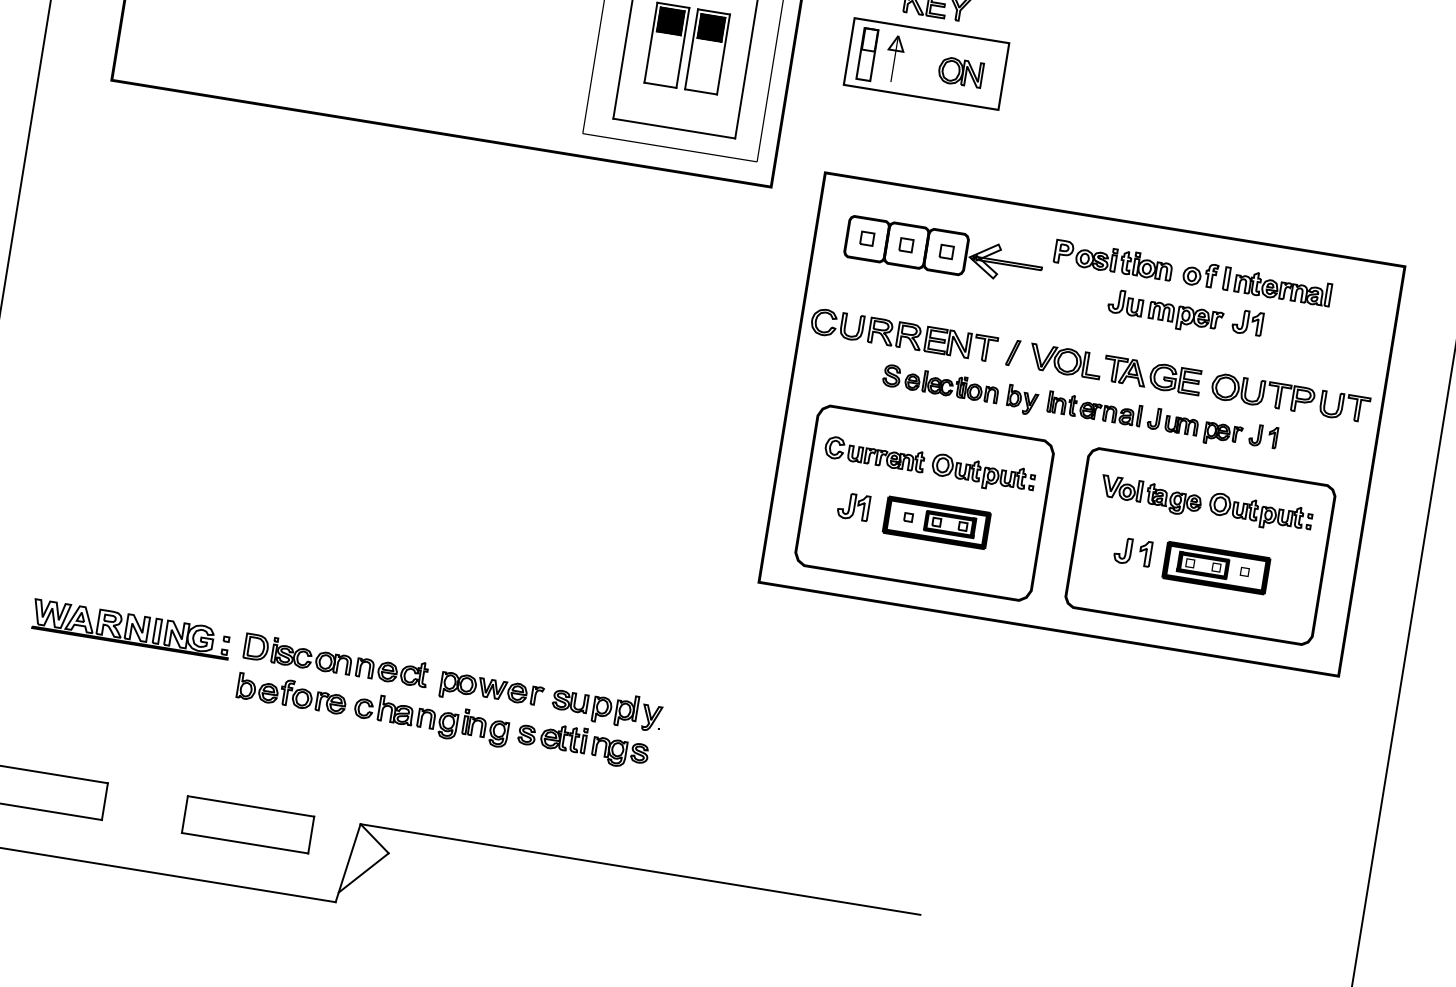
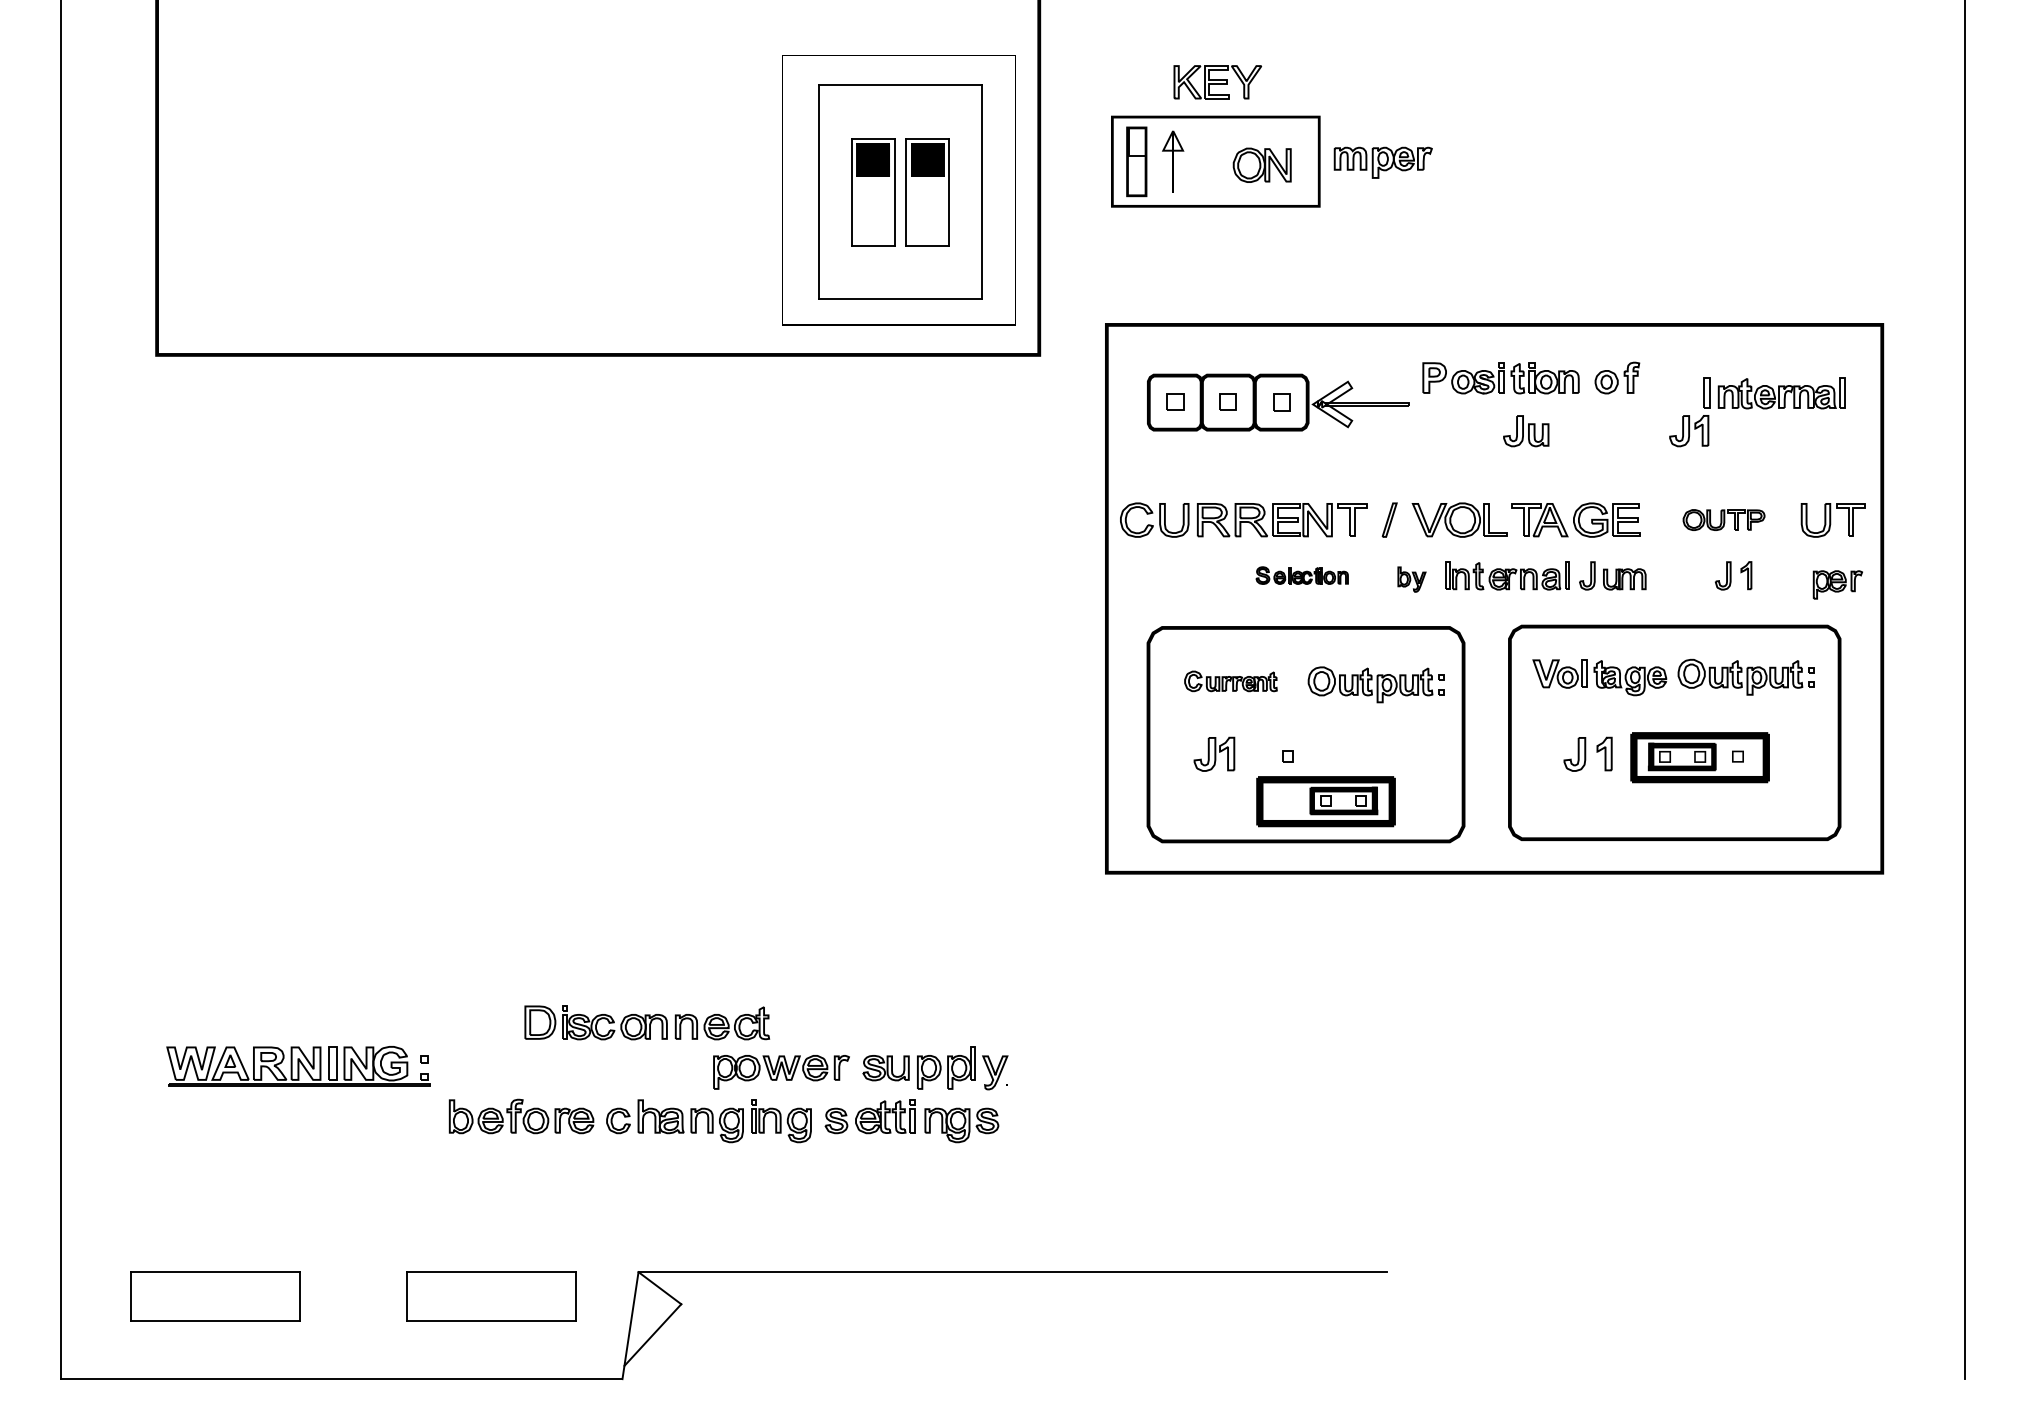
part: (1277, 287) -> (1774, 393), moved
part: (1185, 318) -> (1382, 162), moved
part: (941, 383) -> (1302, 575), size x0.6
part: (1262, 392) -> (1723, 519), size x0.6
part: (1022, 400) -> (1411, 579), size x0.7
part: (1222, 434) -> (1837, 584), moved
part: (874, 454) -> (1230, 681), size x0.7
part: (936, 522) -> (1325, 801), moved
part: (336, 660) -> (647, 1022), moved

